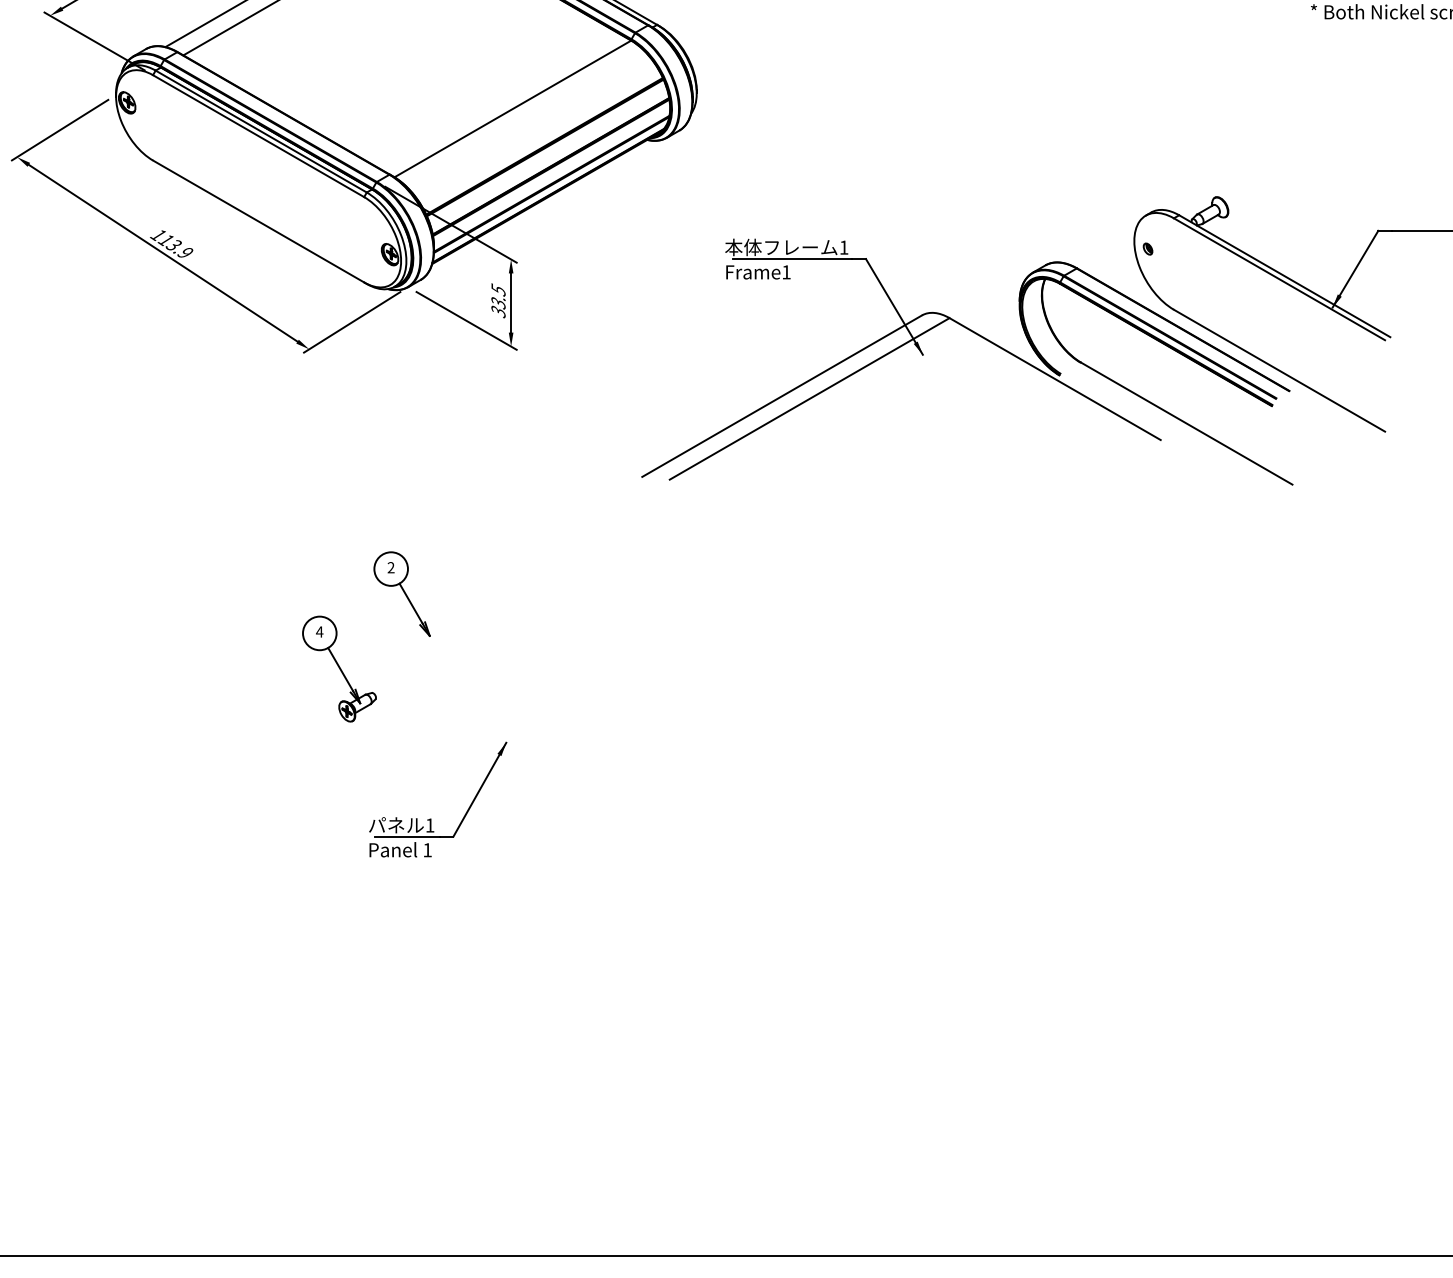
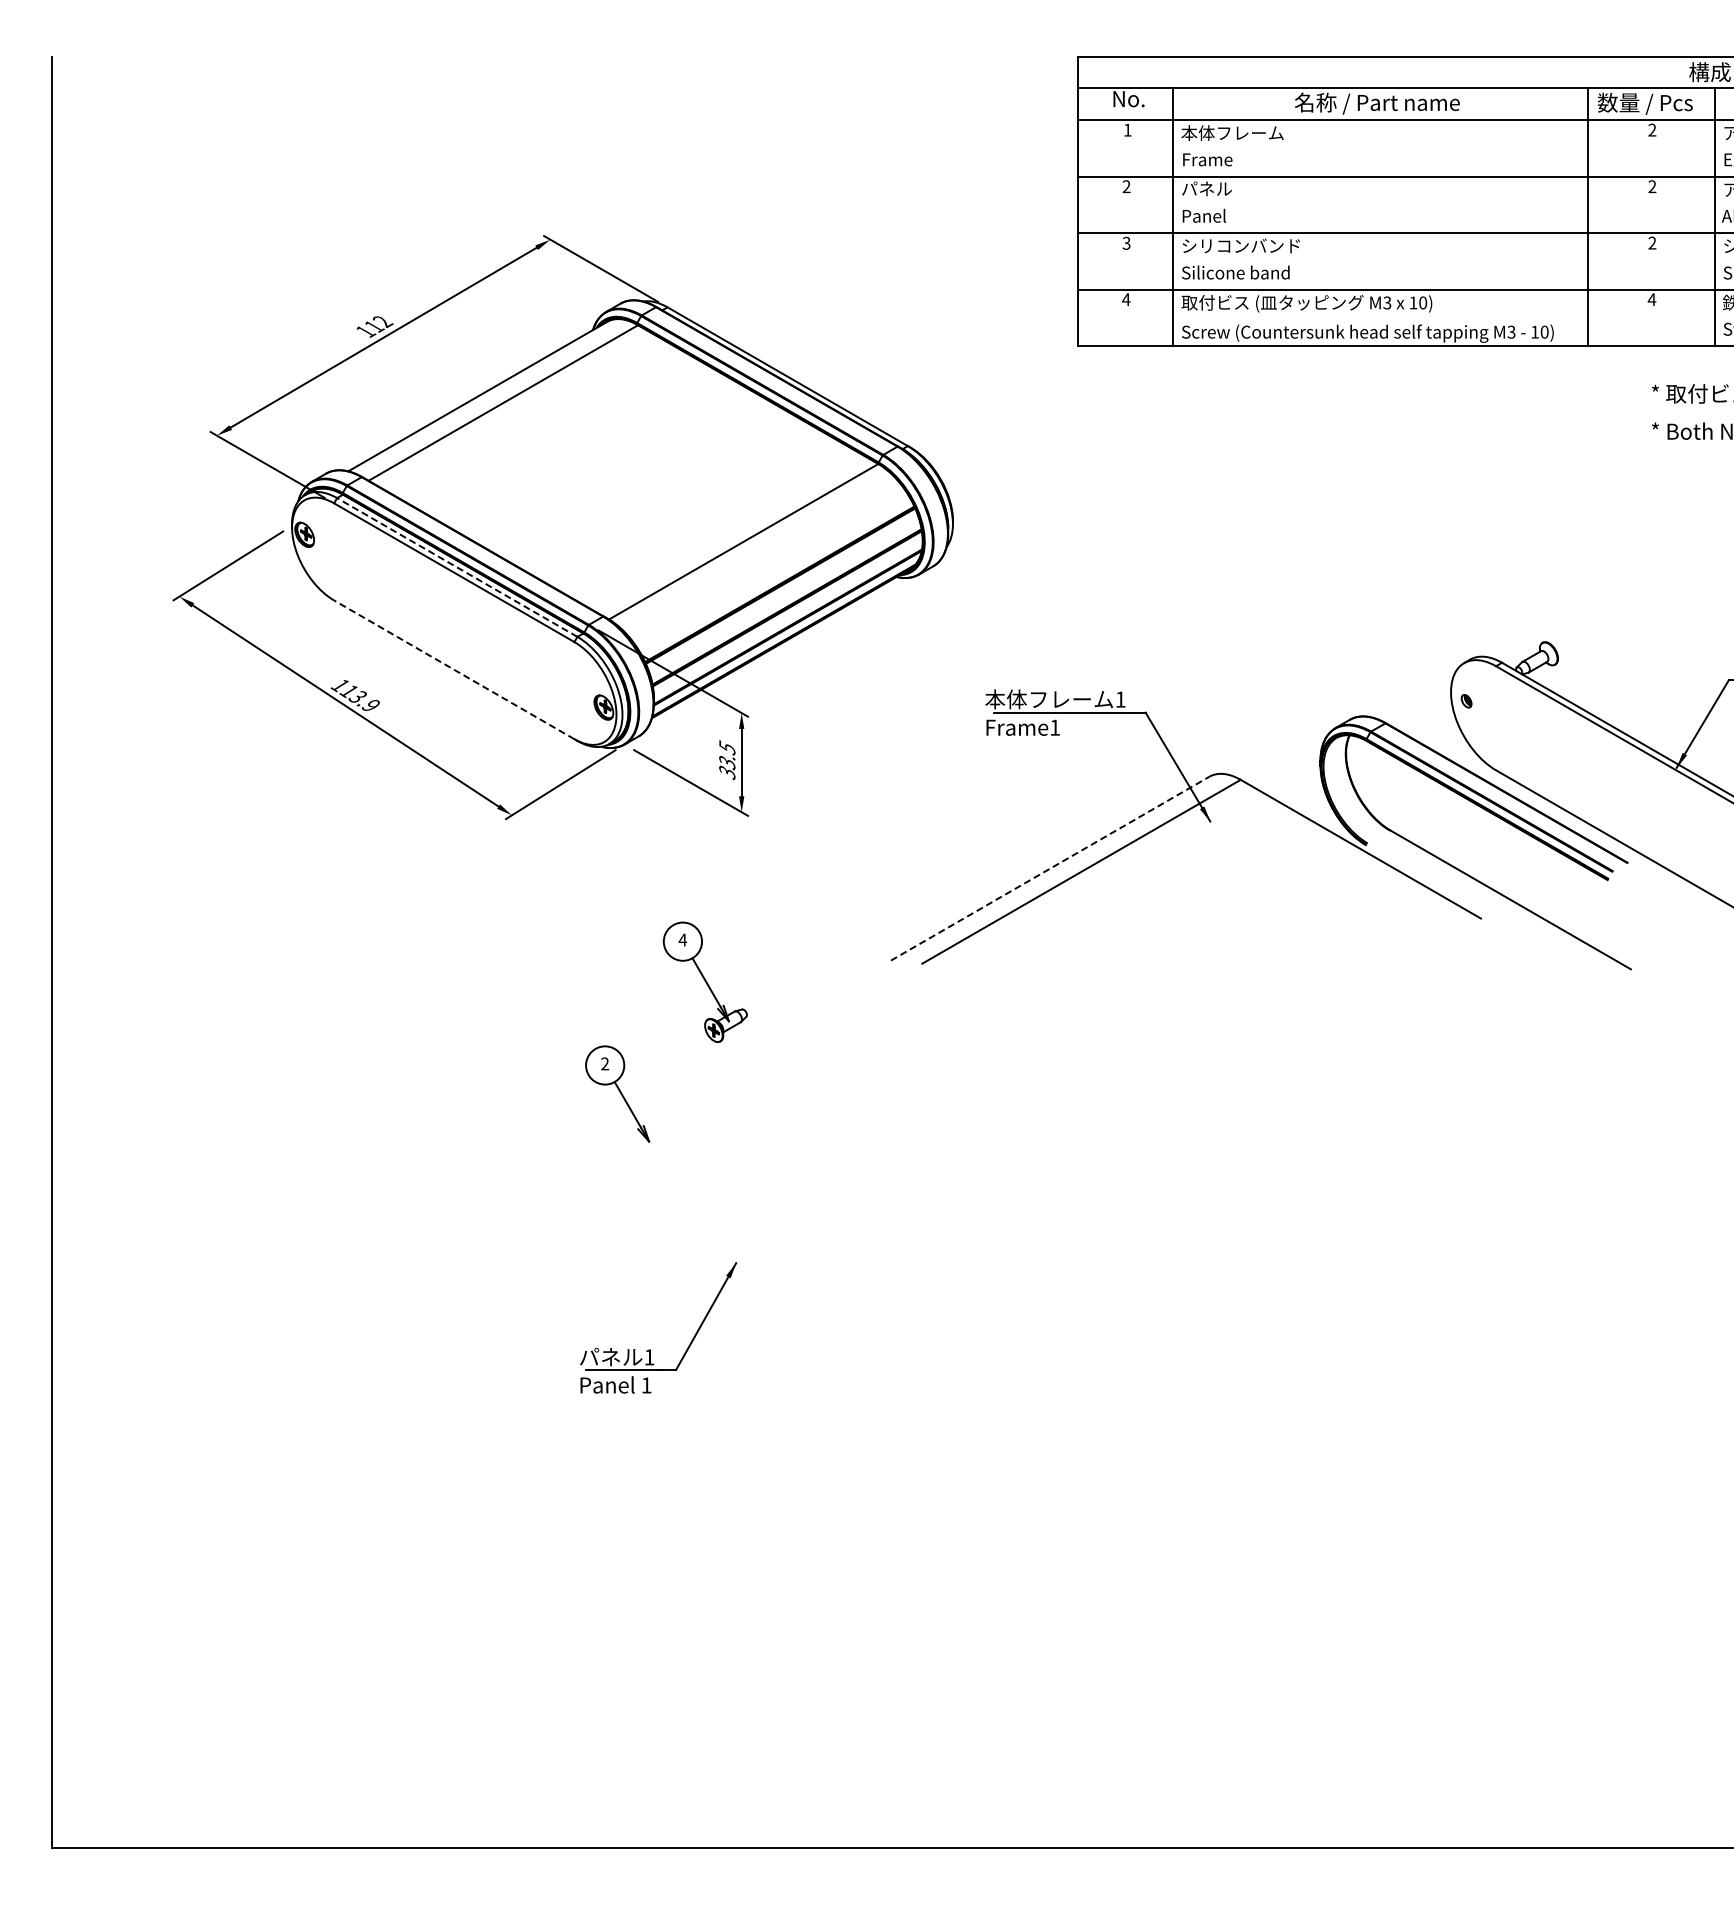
line: (261, 131) -> (457, 567), solid -> dashed
line: (258, 221) -> (454, 669), solid -> dashed
line: (782, 396) -> (1050, 868), solid -> dashed
part: (338, 668) -> (704, 981), moved

